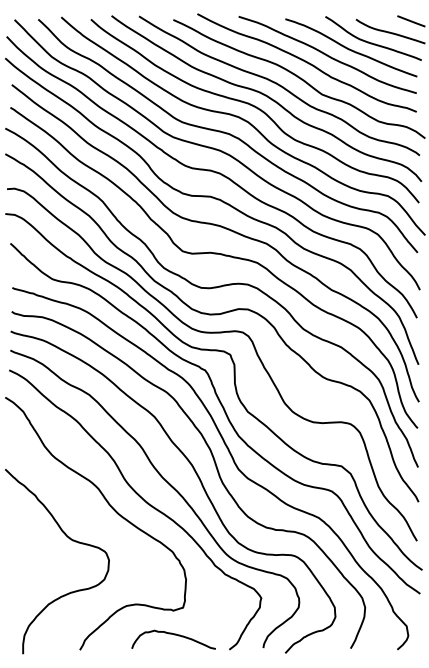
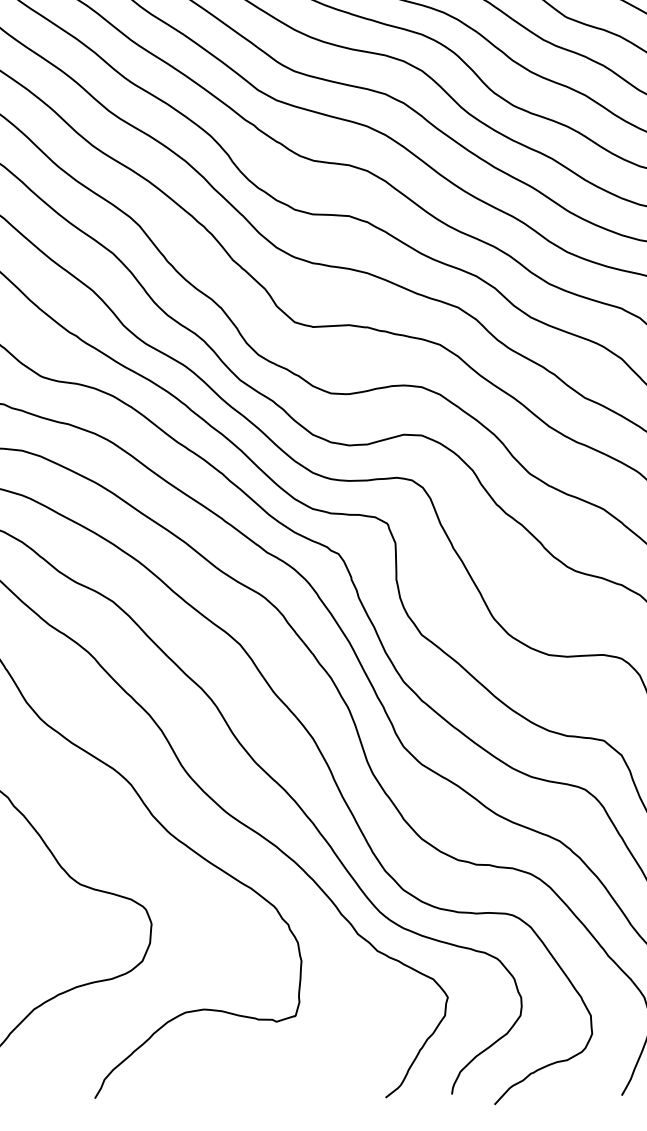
curve: (174, 635) -> (278, 1069), removed

